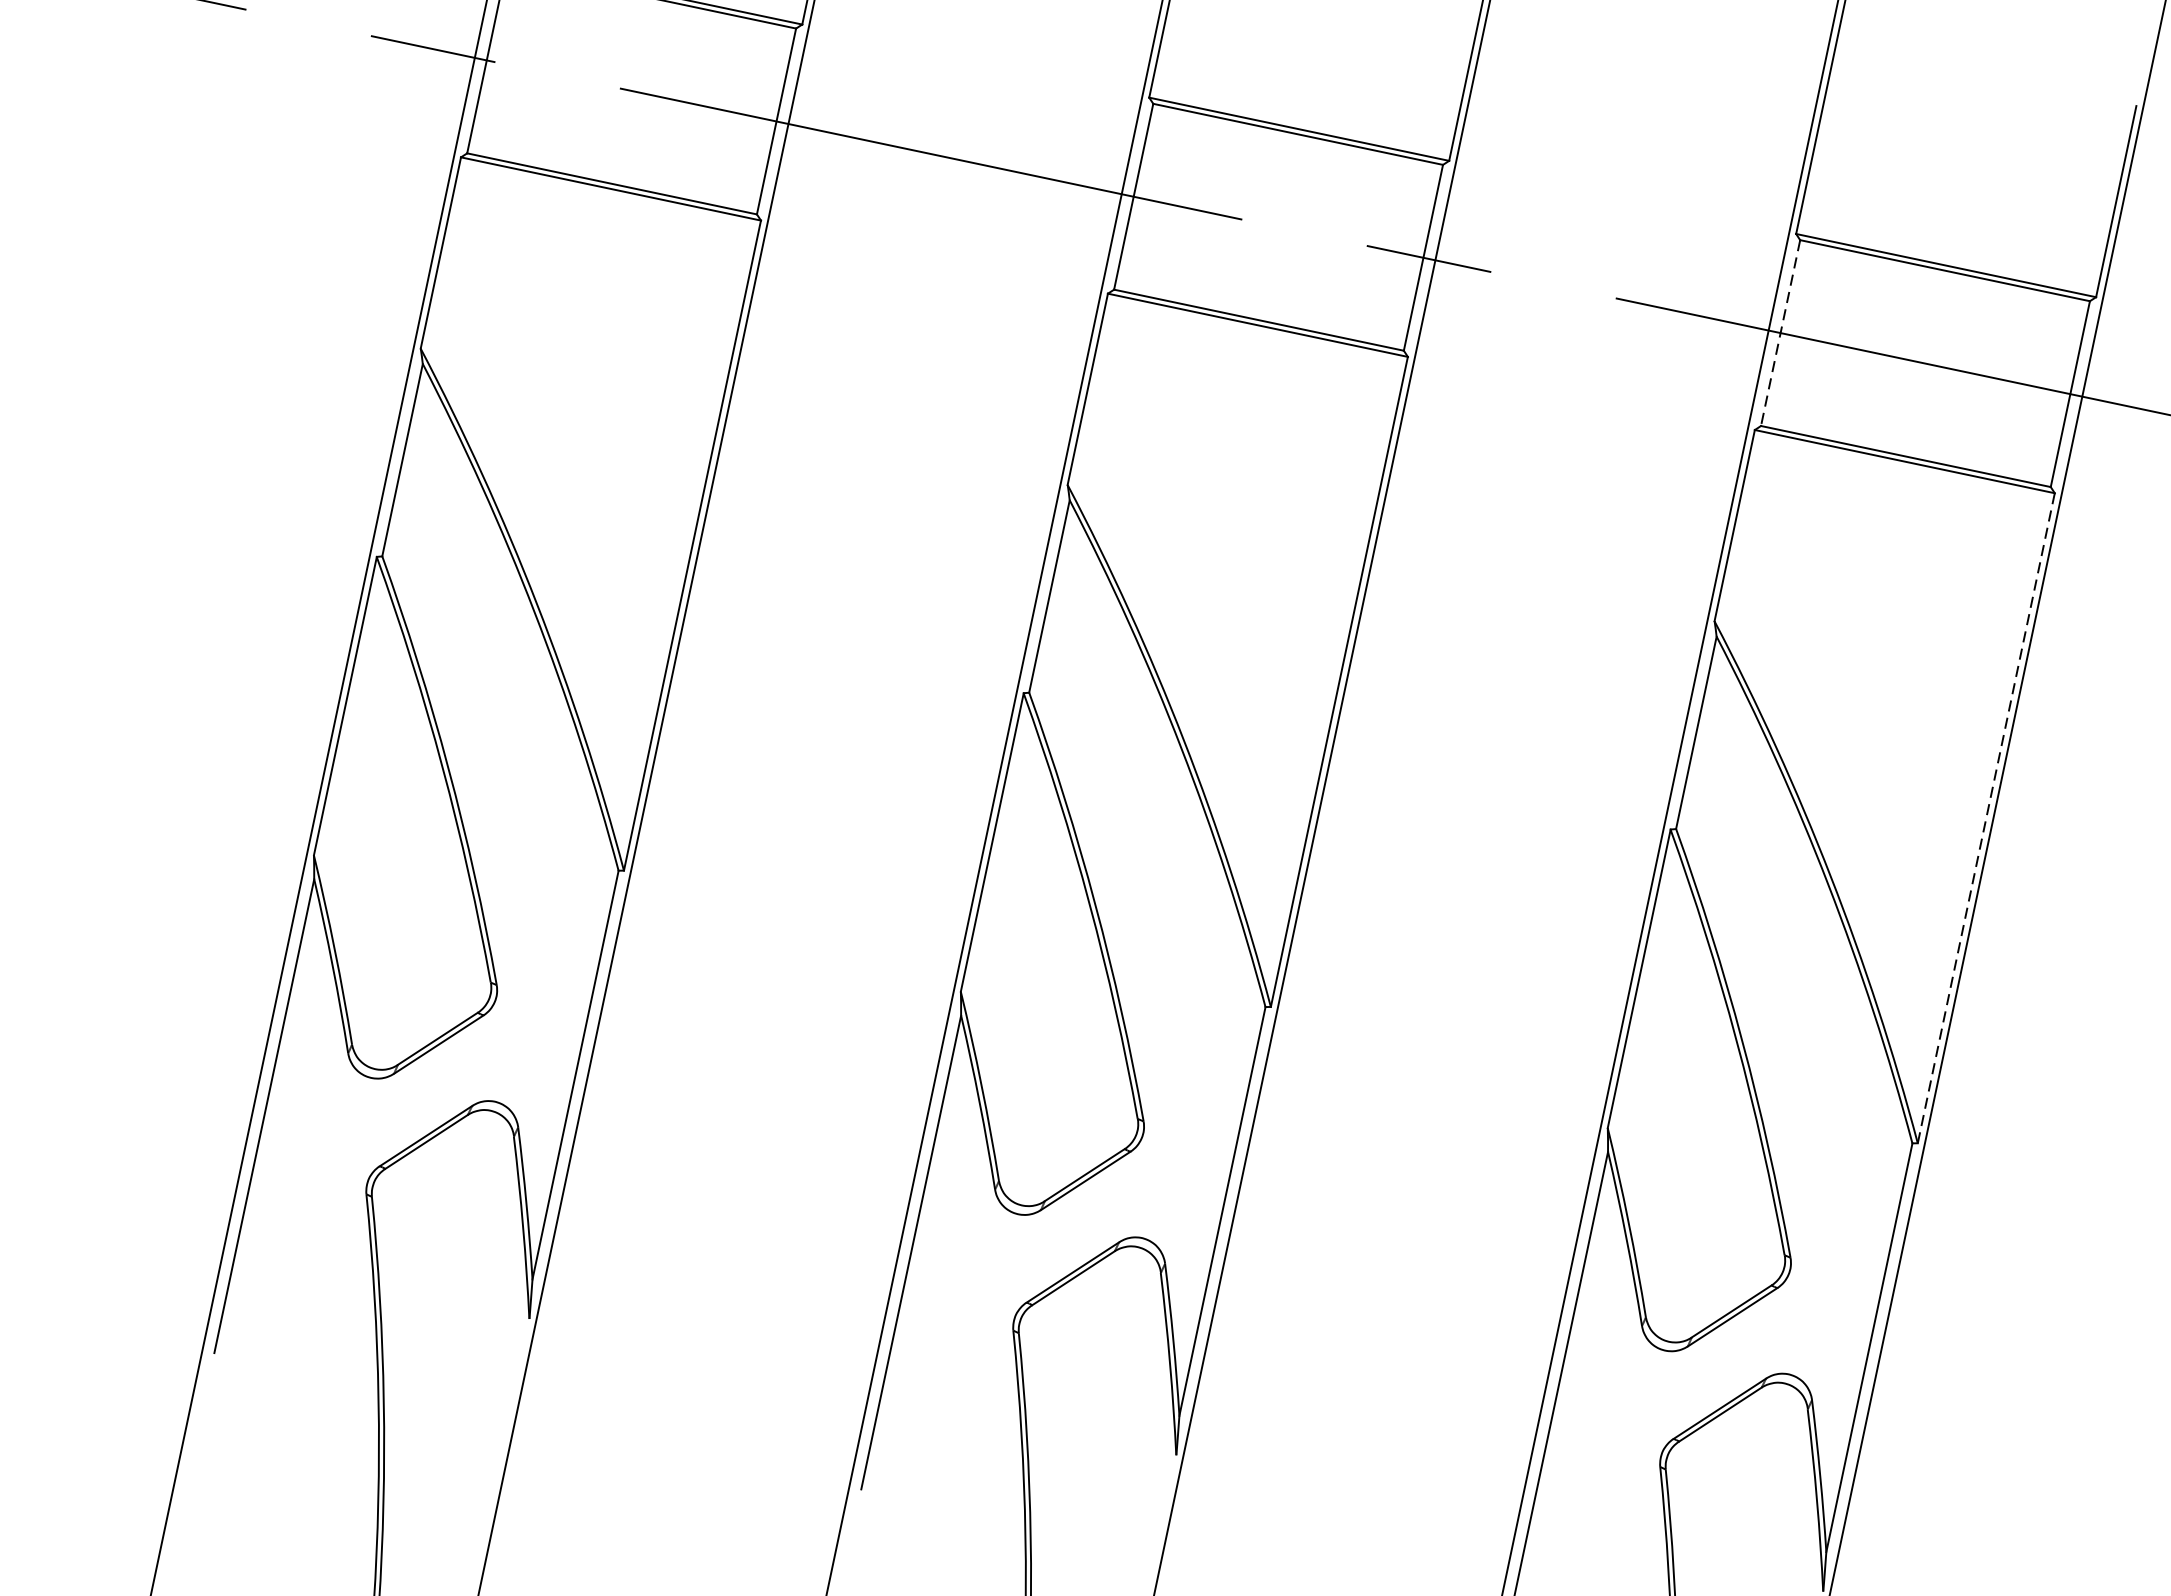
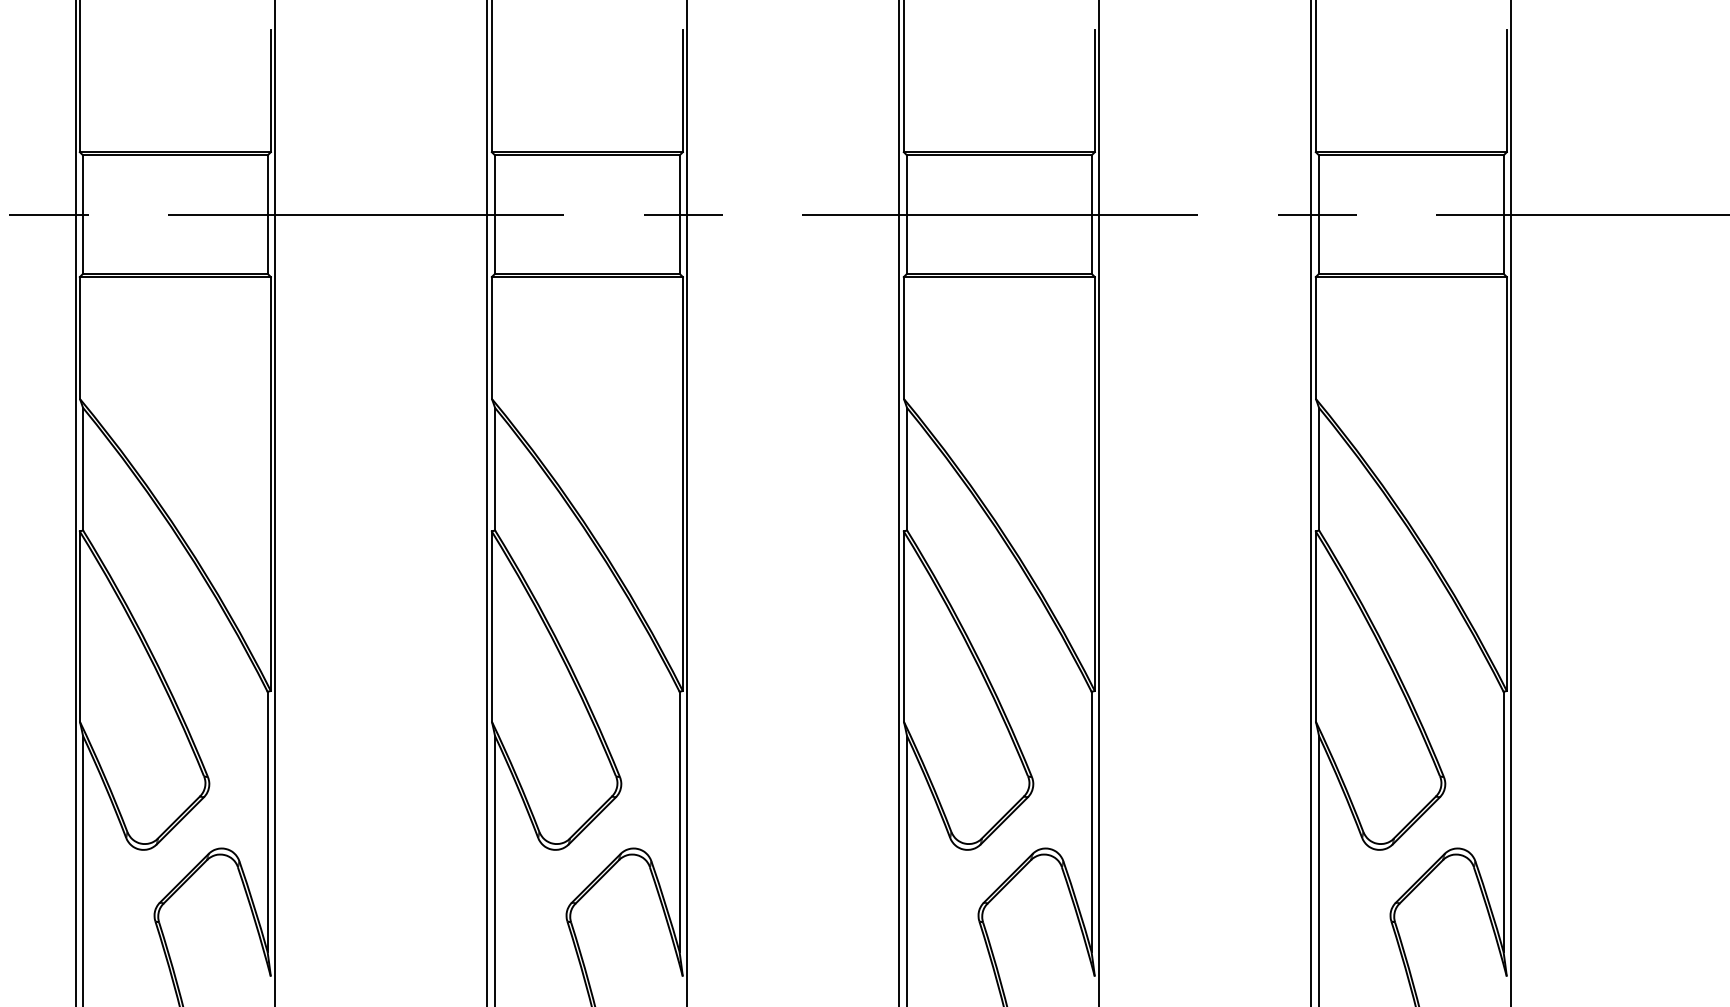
line: (1780, 334) -> (907, 215), dashed -> solid
line: (1985, 818) -> (1094, 484), dashed -> solid

